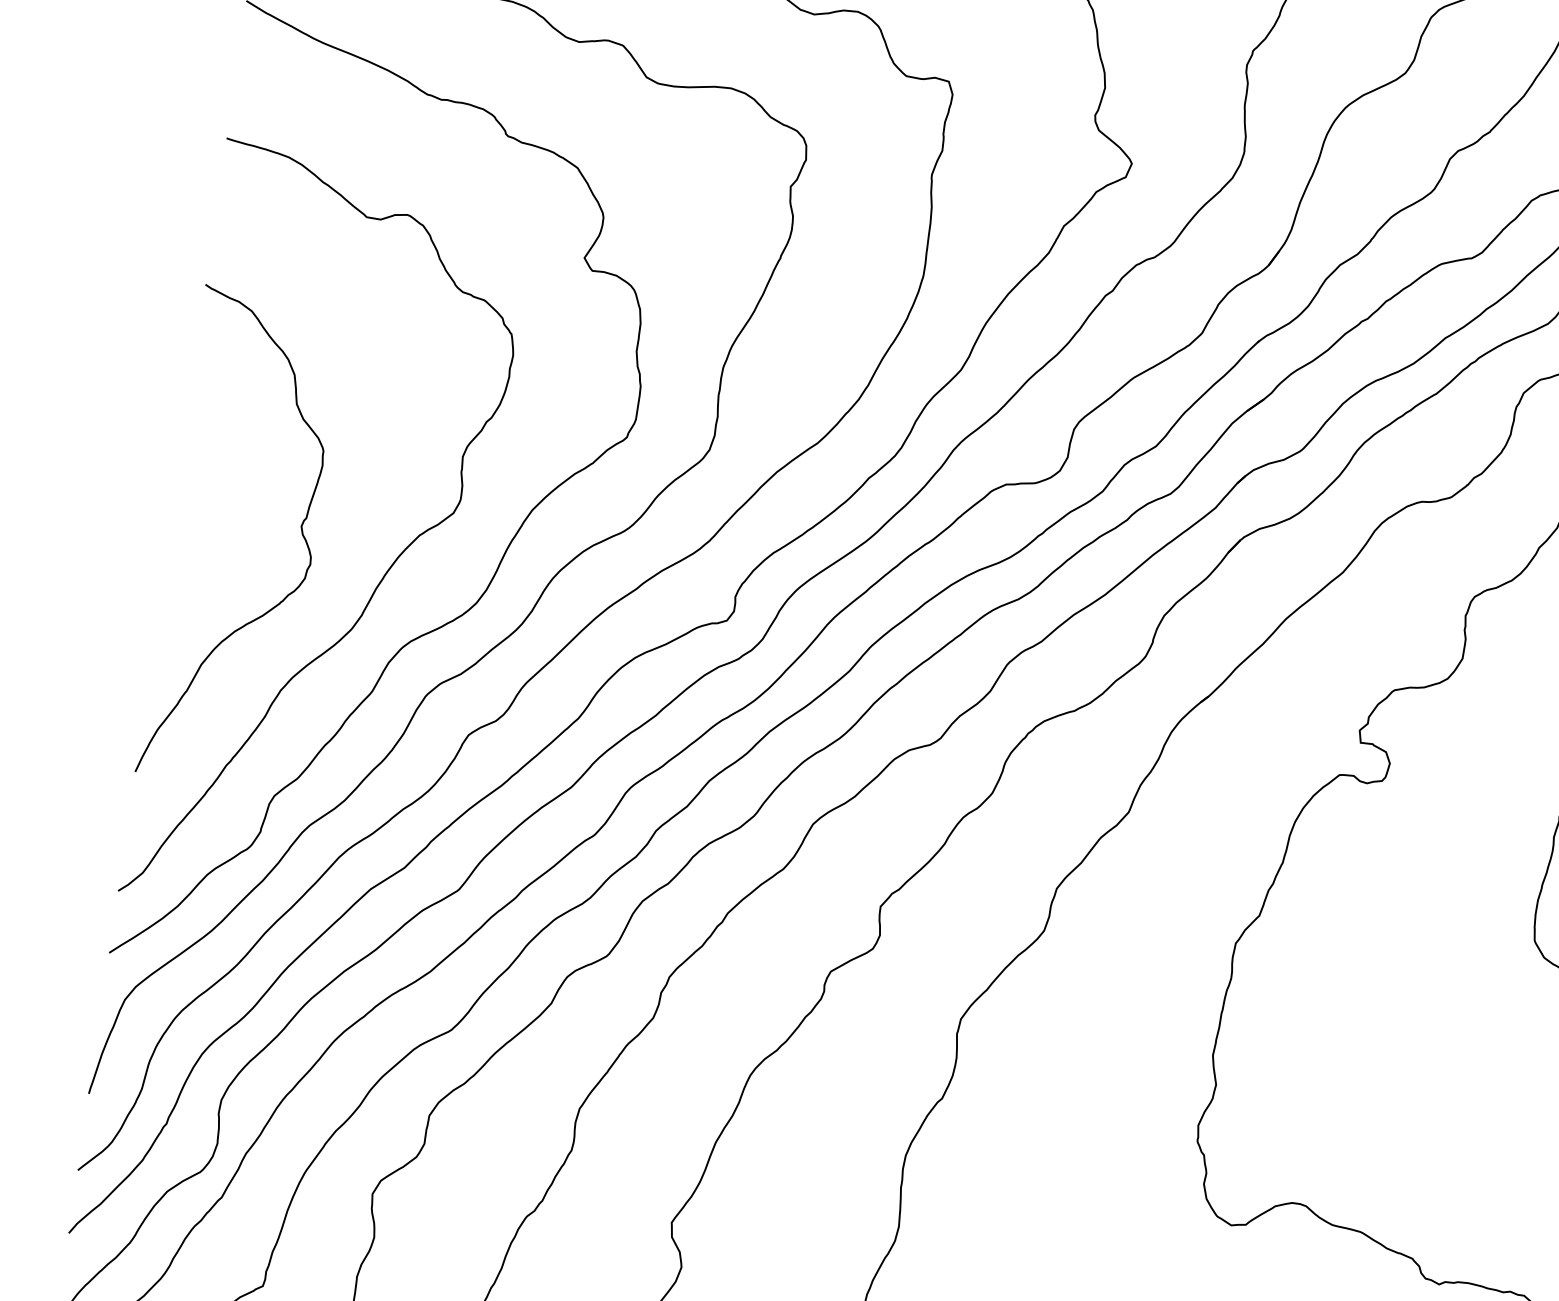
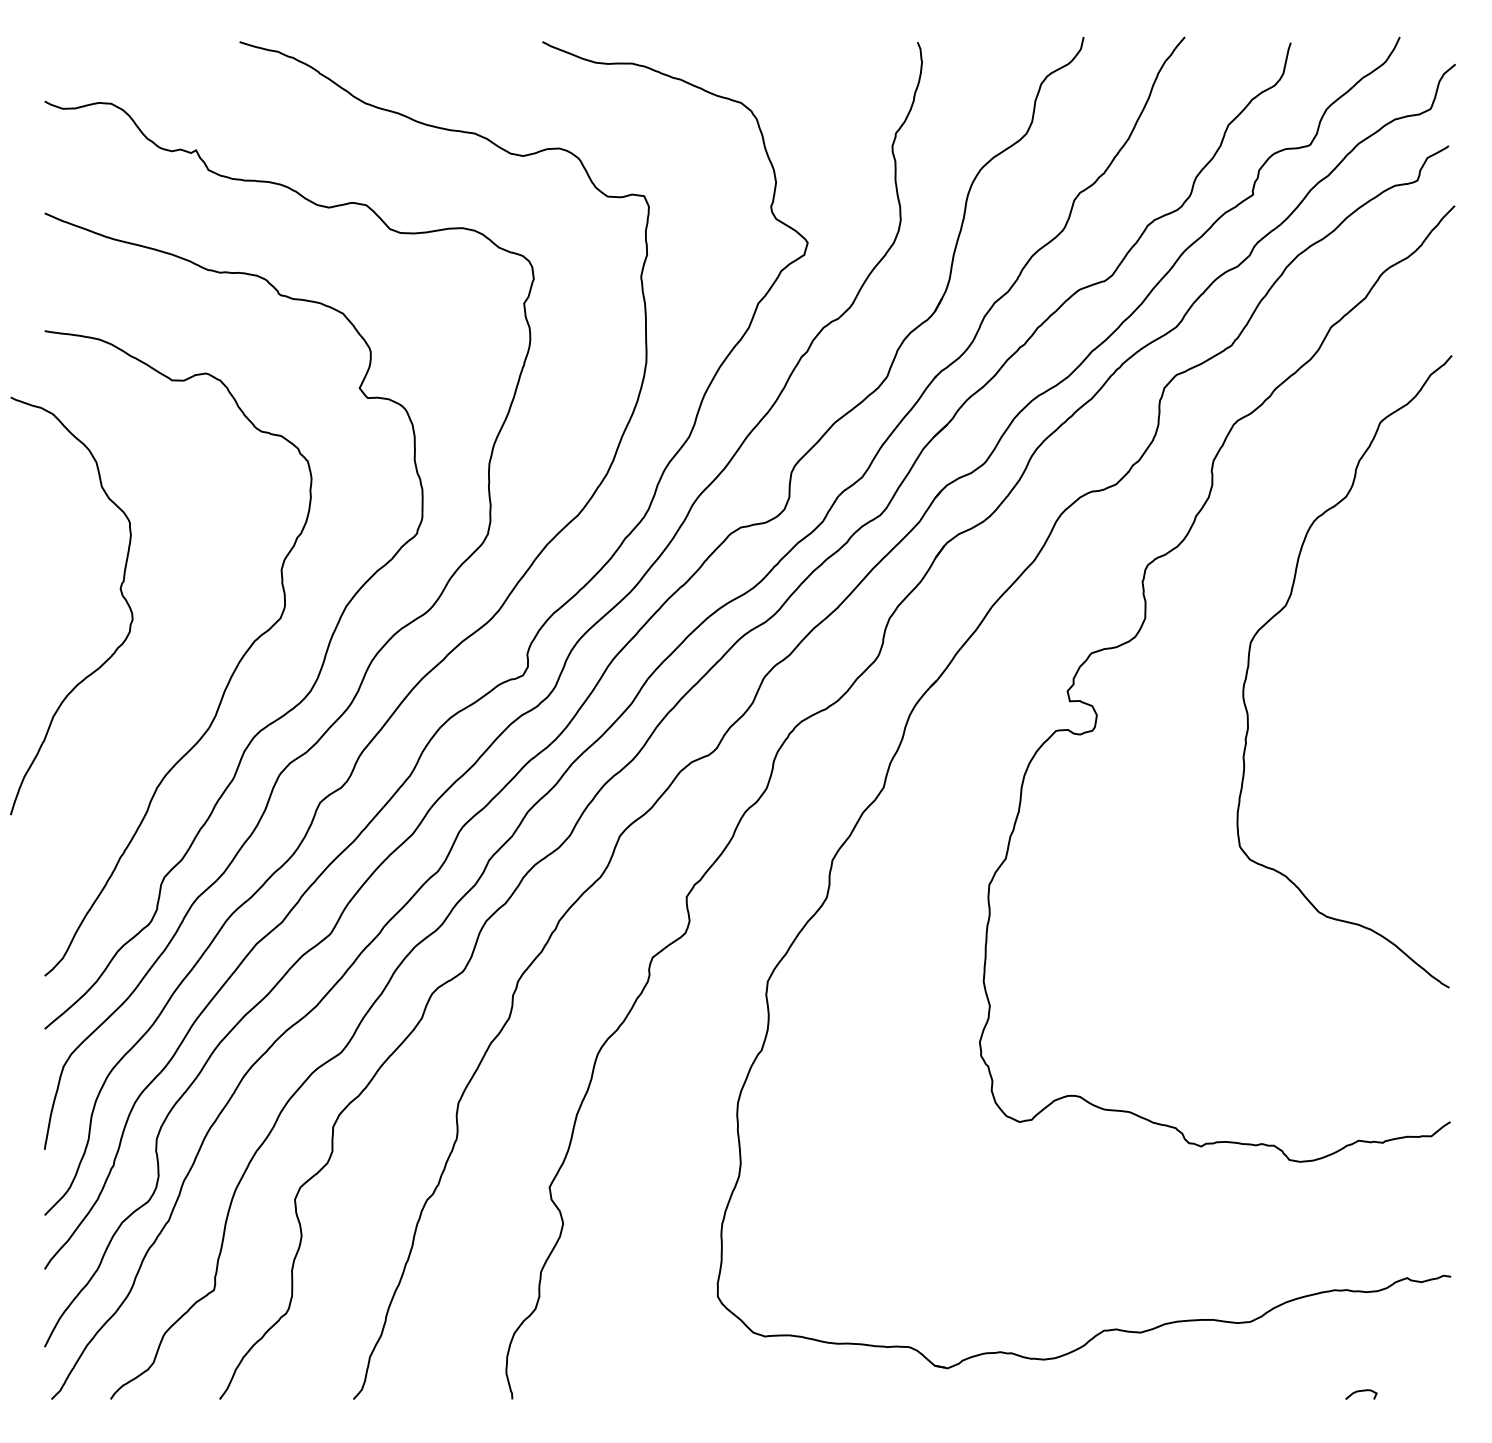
curve: (300, 527) -> (119, 589), moved

